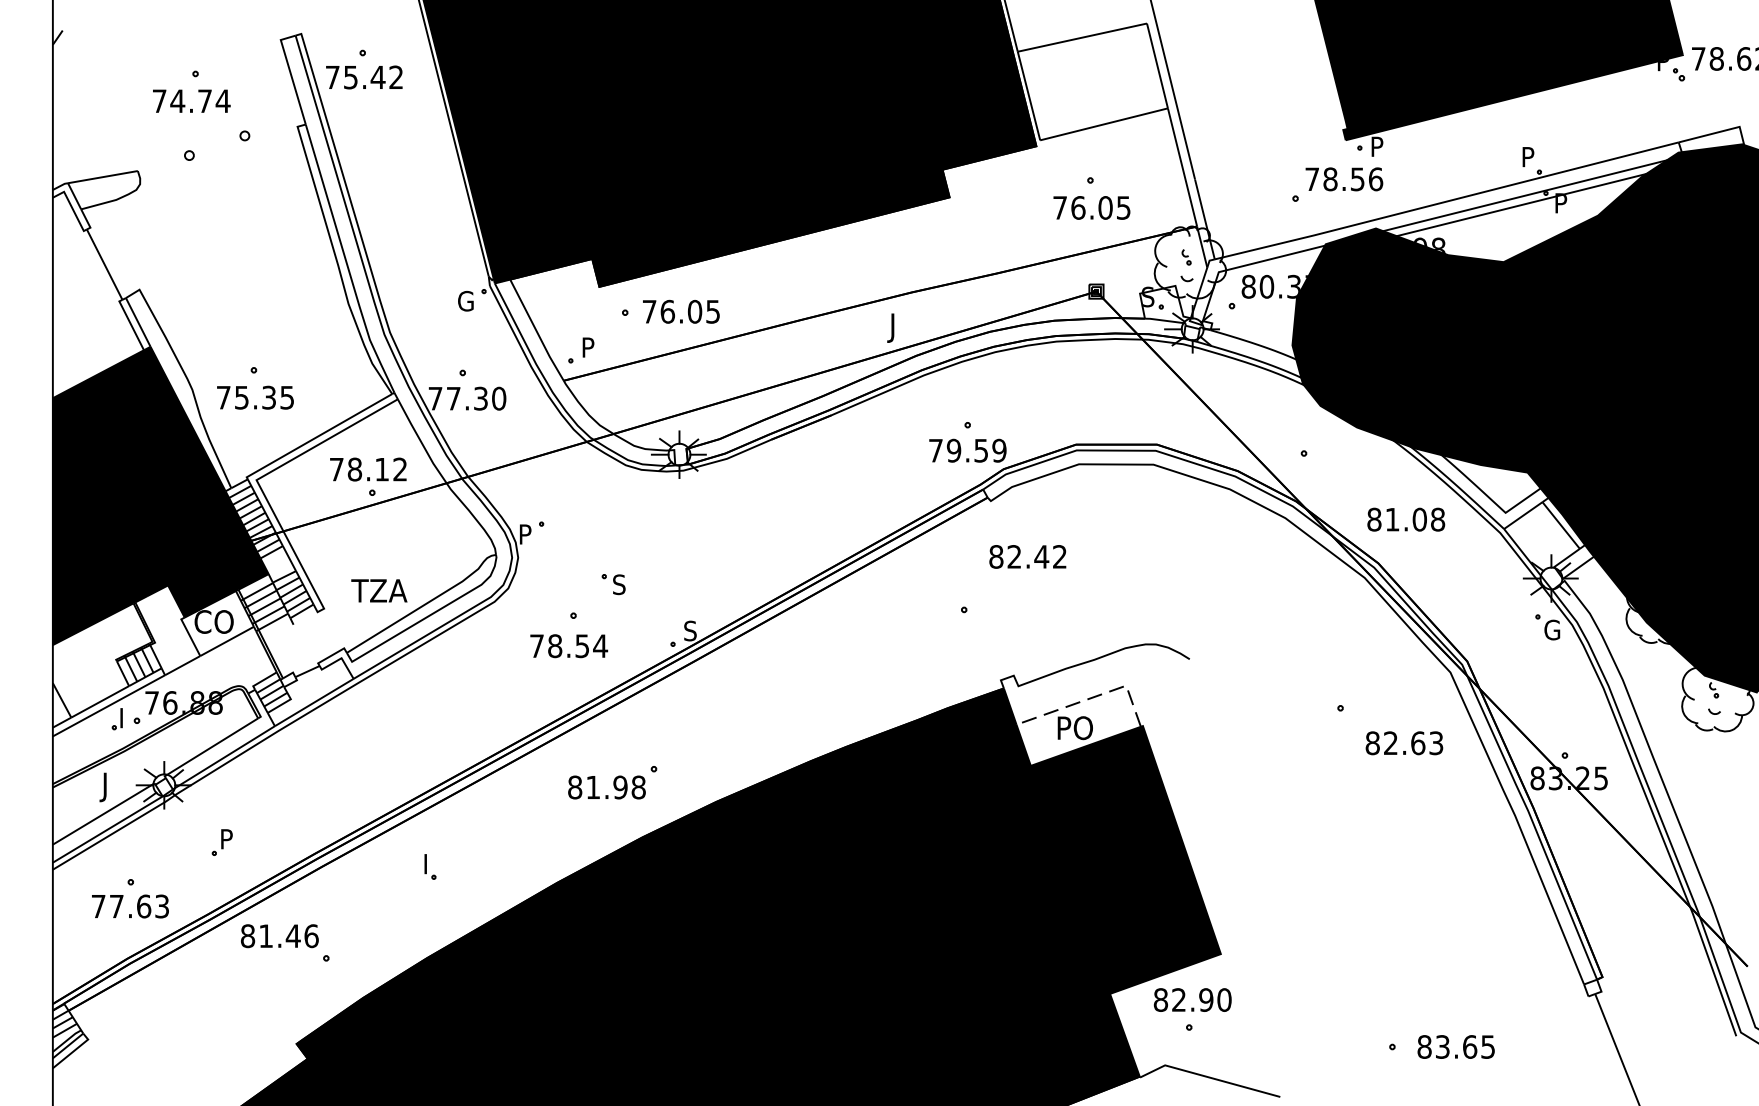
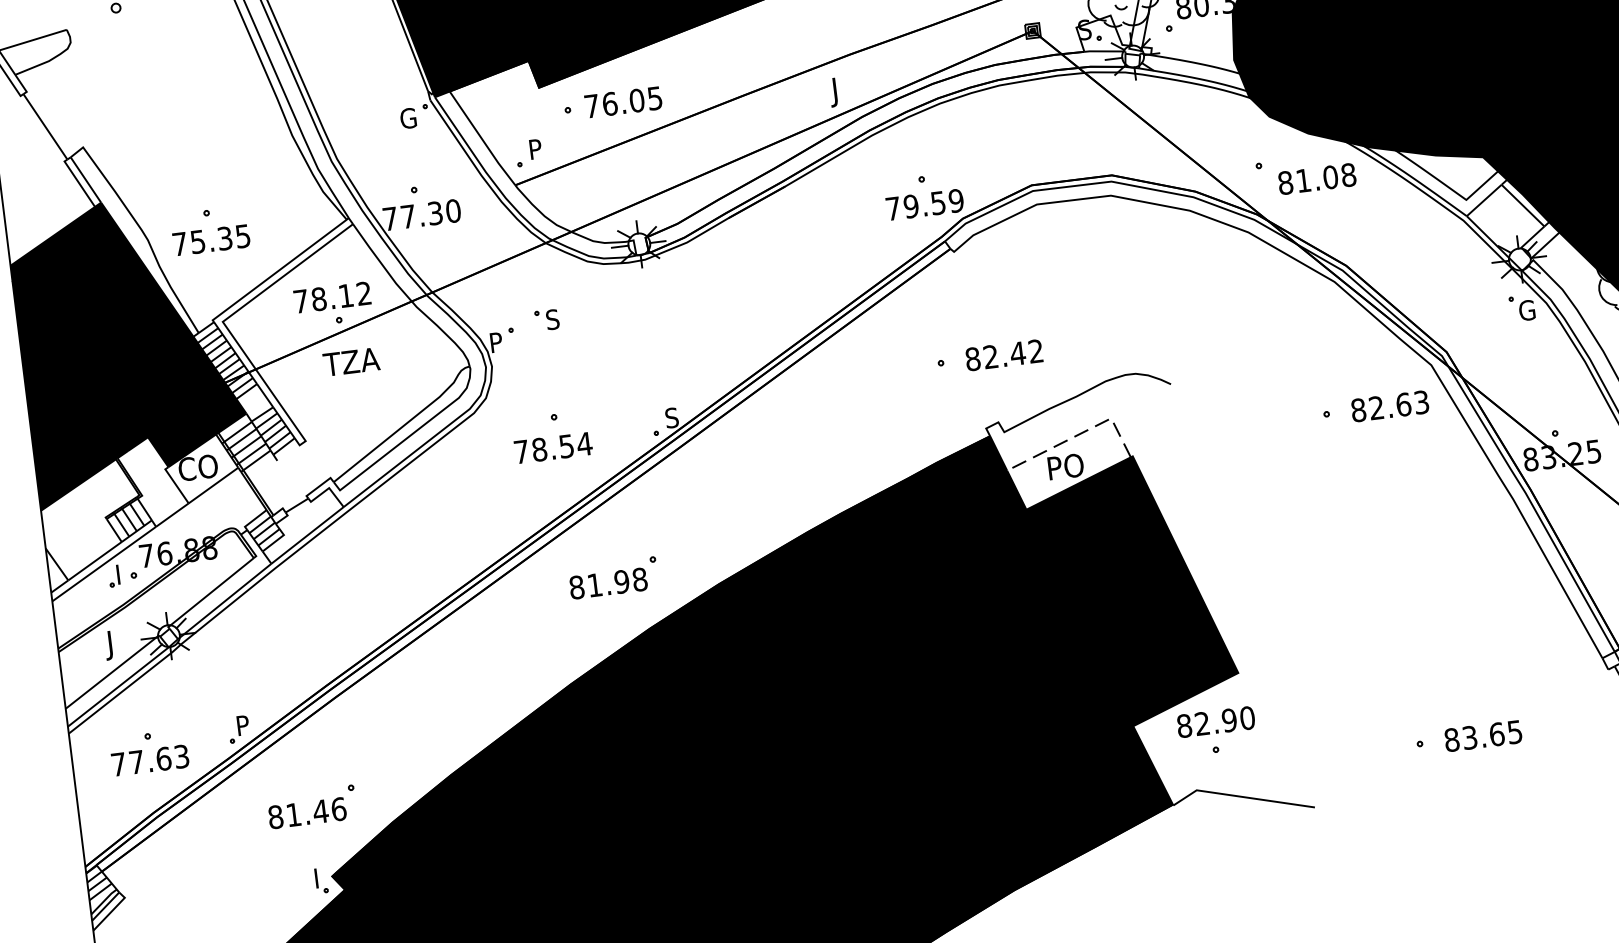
text: (1406, 519) -> (1317, 178), moved
text: (1027, 556) -> (1003, 354), moved
part: (613, 584) -> (547, 320), moved
text: (379, 590) -> (351, 361), moved
text: (1404, 743) -> (1390, 406), moved
part: (221, 842) -> (238, 729), moved
part: (430, 866) -> (321, 880), moved
text: (279, 936) -> (307, 813), moved

